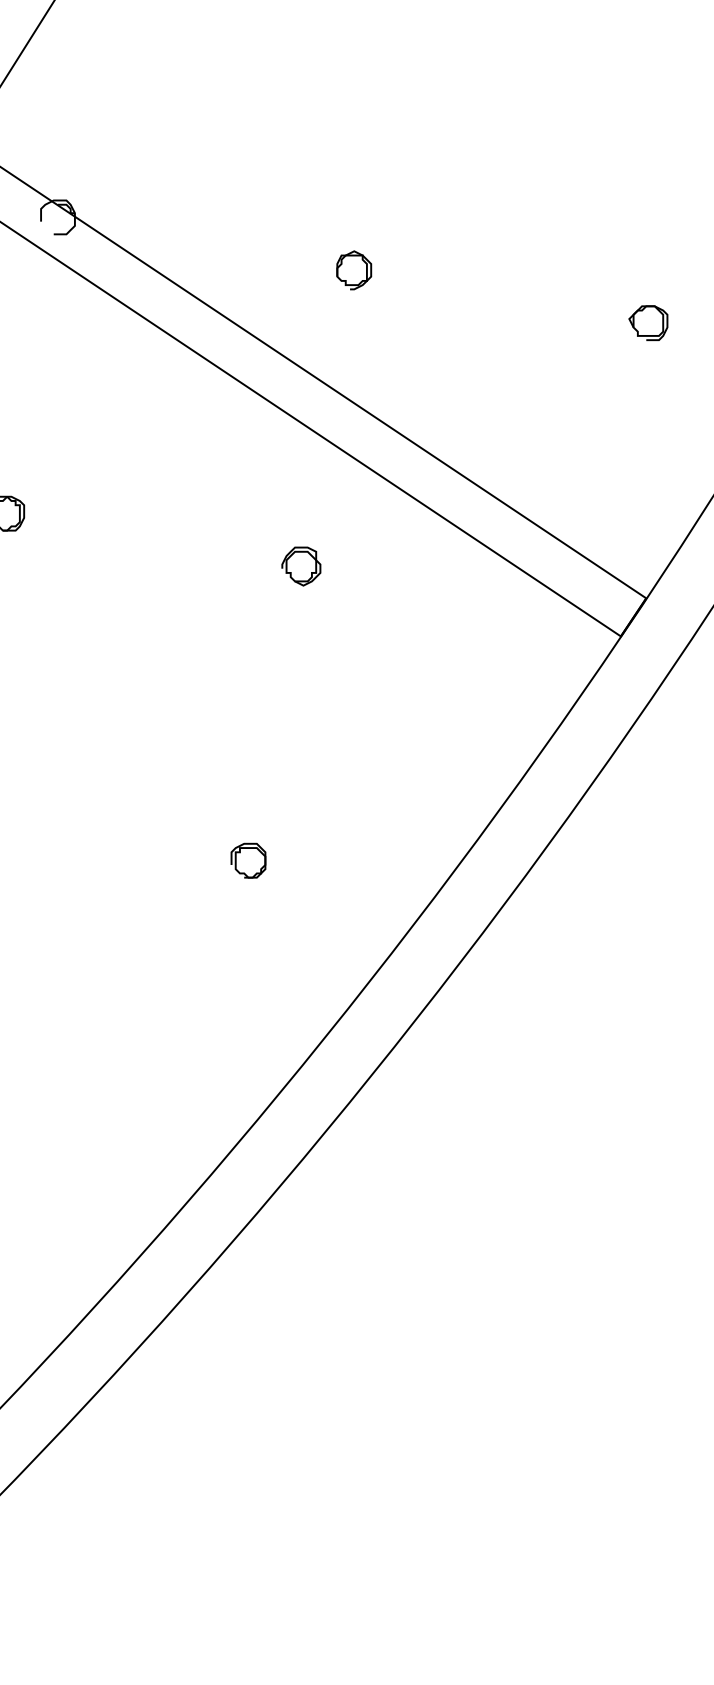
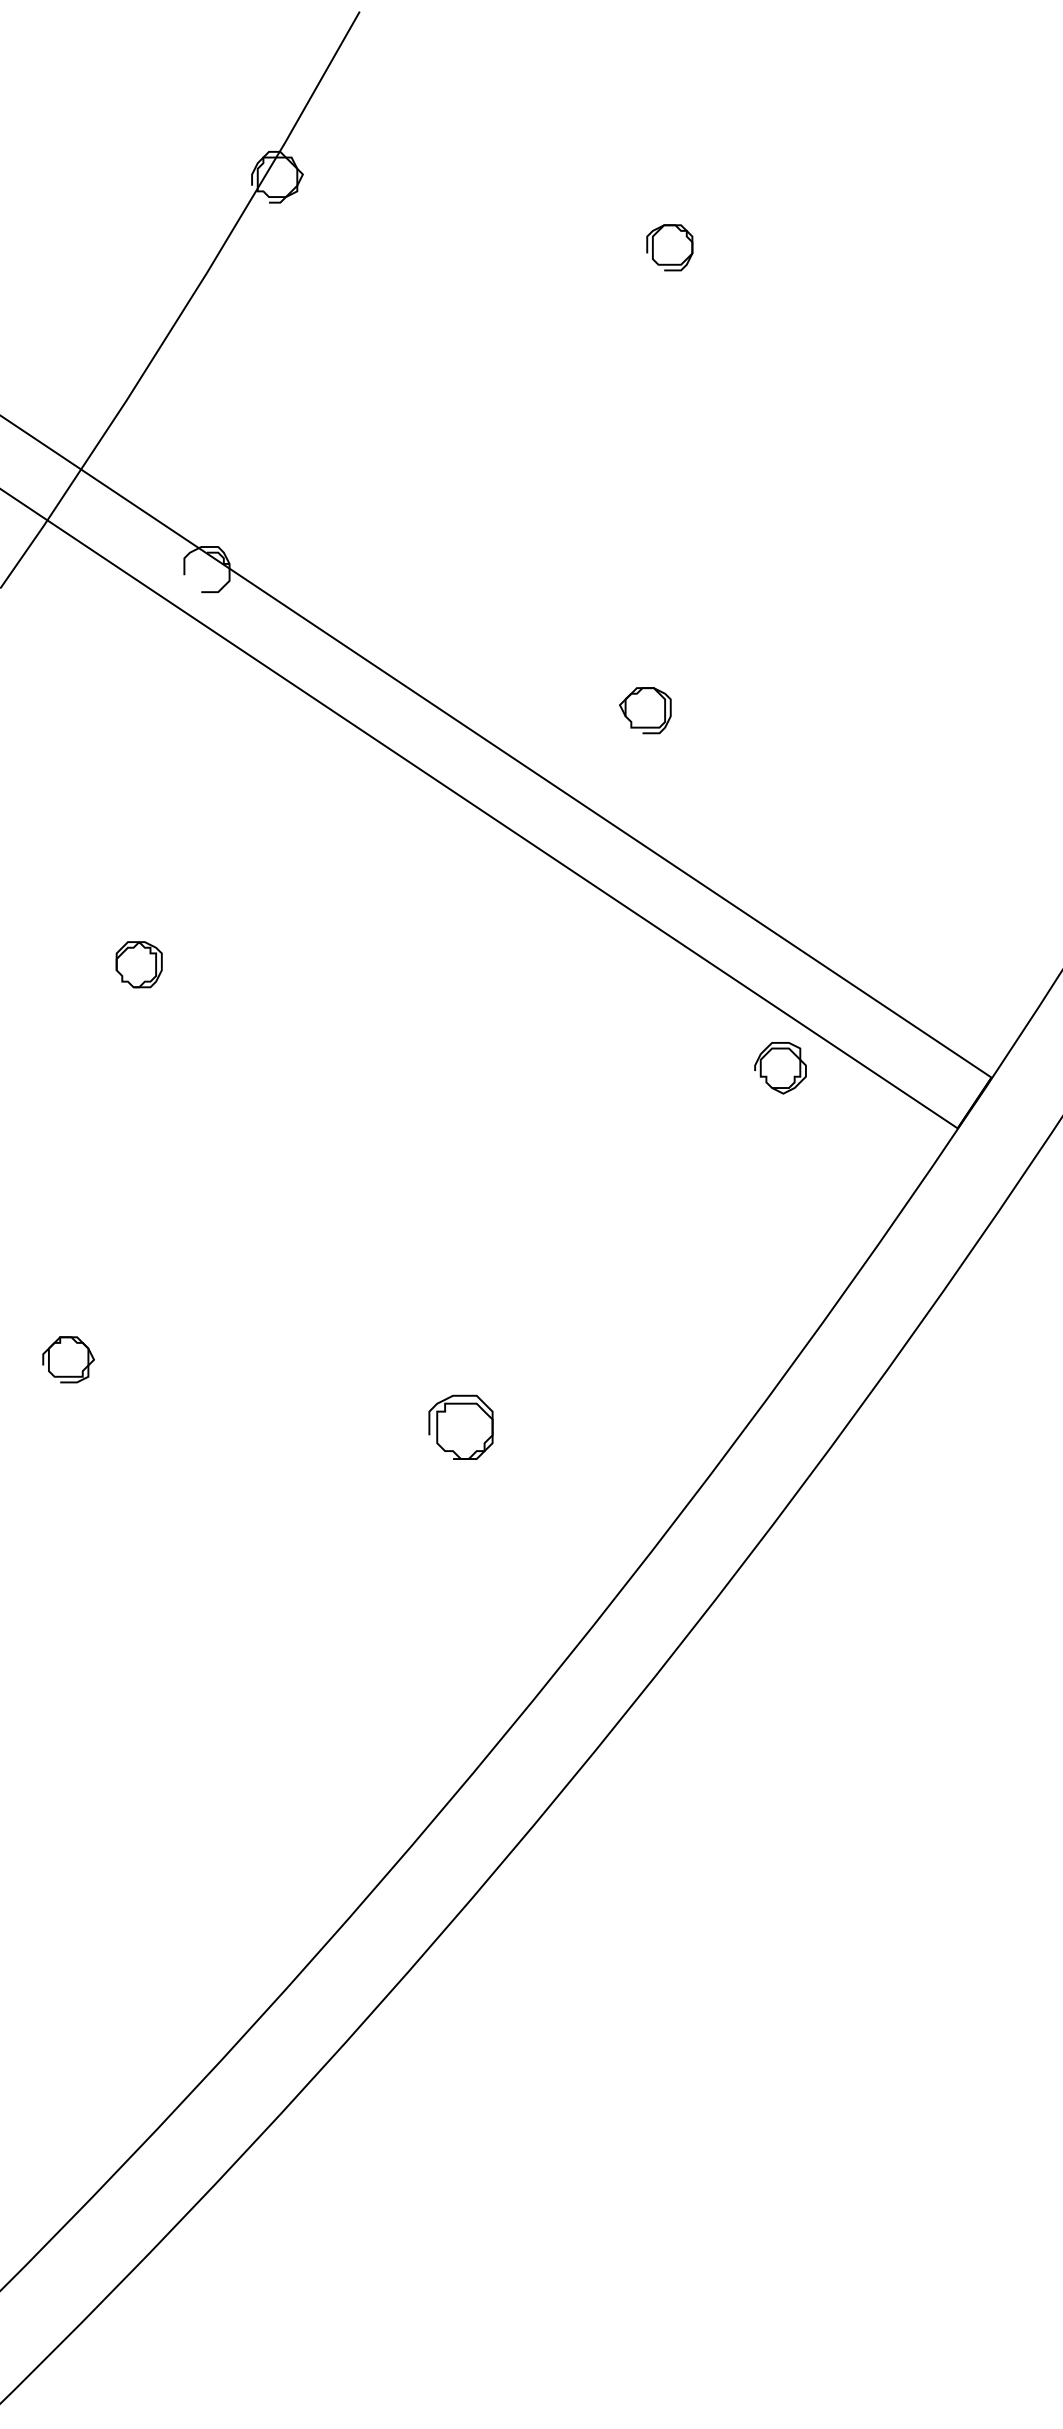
part: (353, 269) -> (601, 639), removed
part: (648, 323) -> (645, 710), moved
part: (301, 566) -> (780, 1068), moved
part: (248, 860) -> (460, 1427), size x1.4

